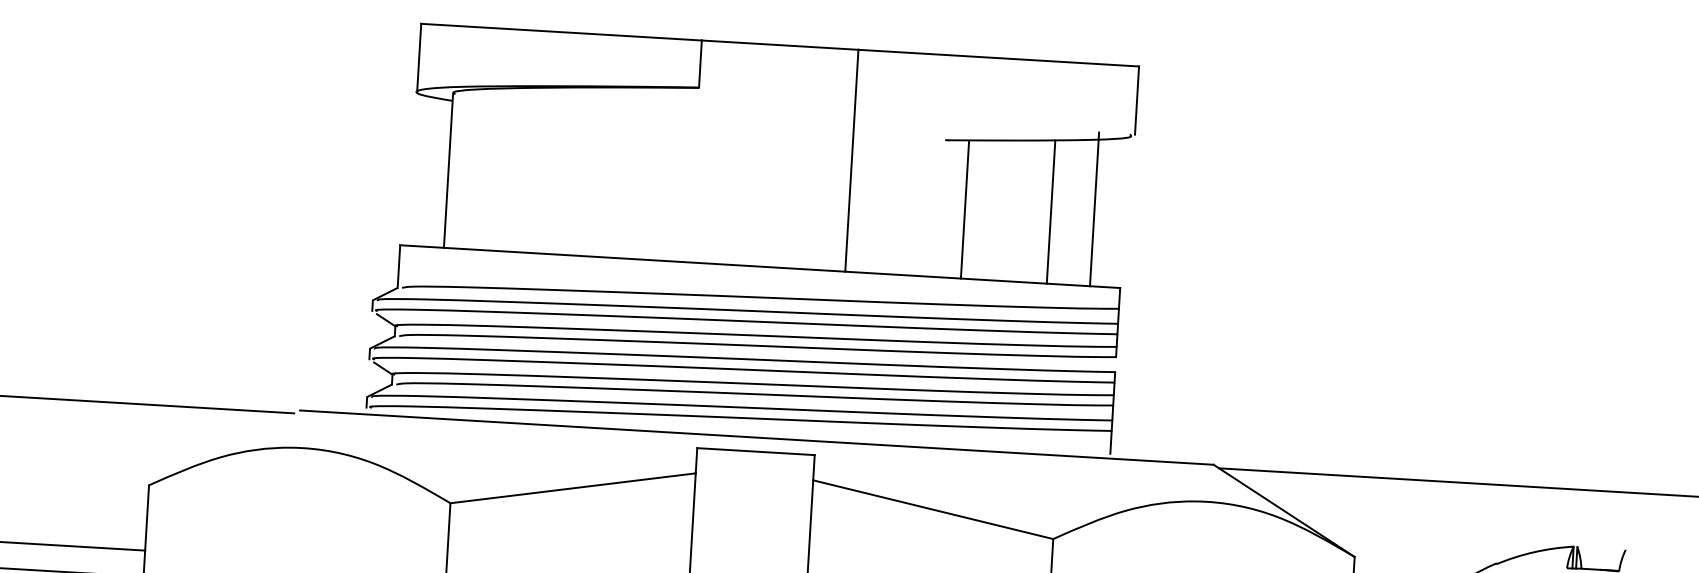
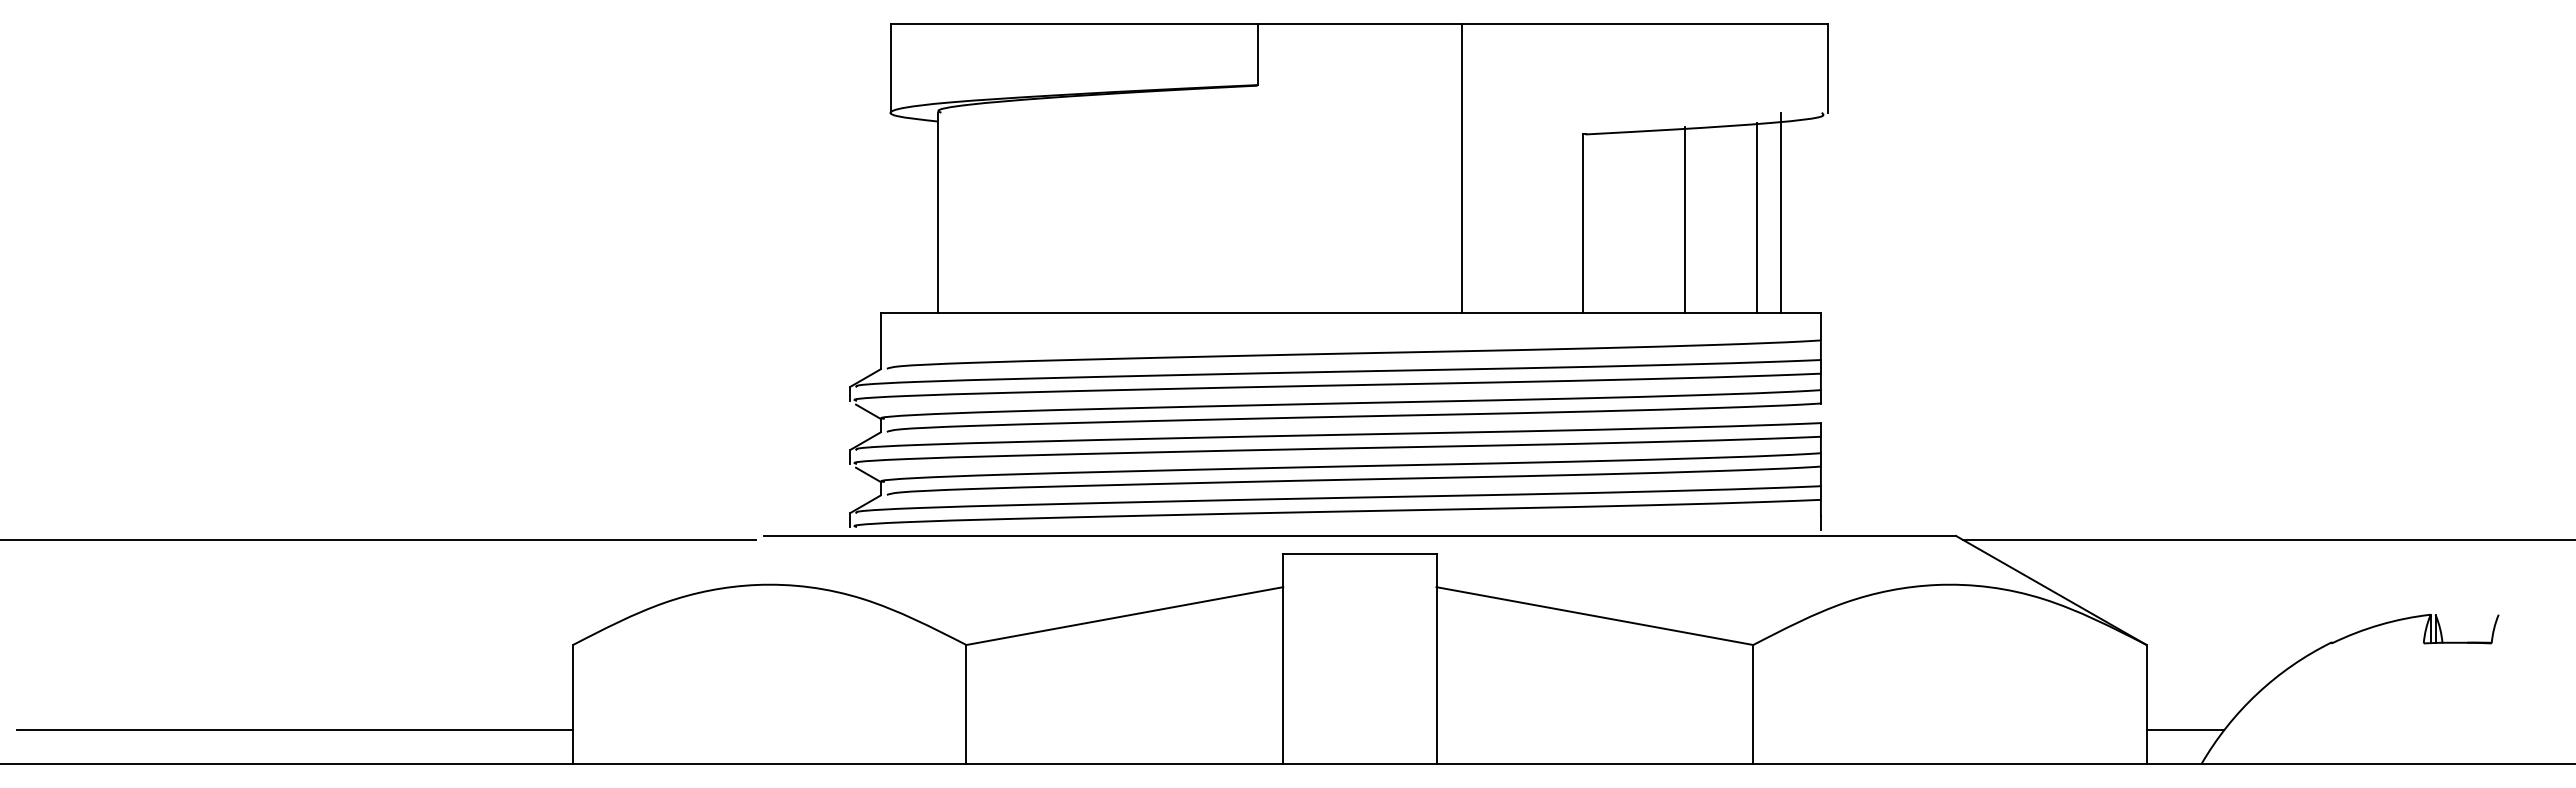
line: (965, 209) -> (1583, 223), moved
line: (1051, 211) -> (1685, 219), moved
line: (1075, 212) -> (1756, 218), added

